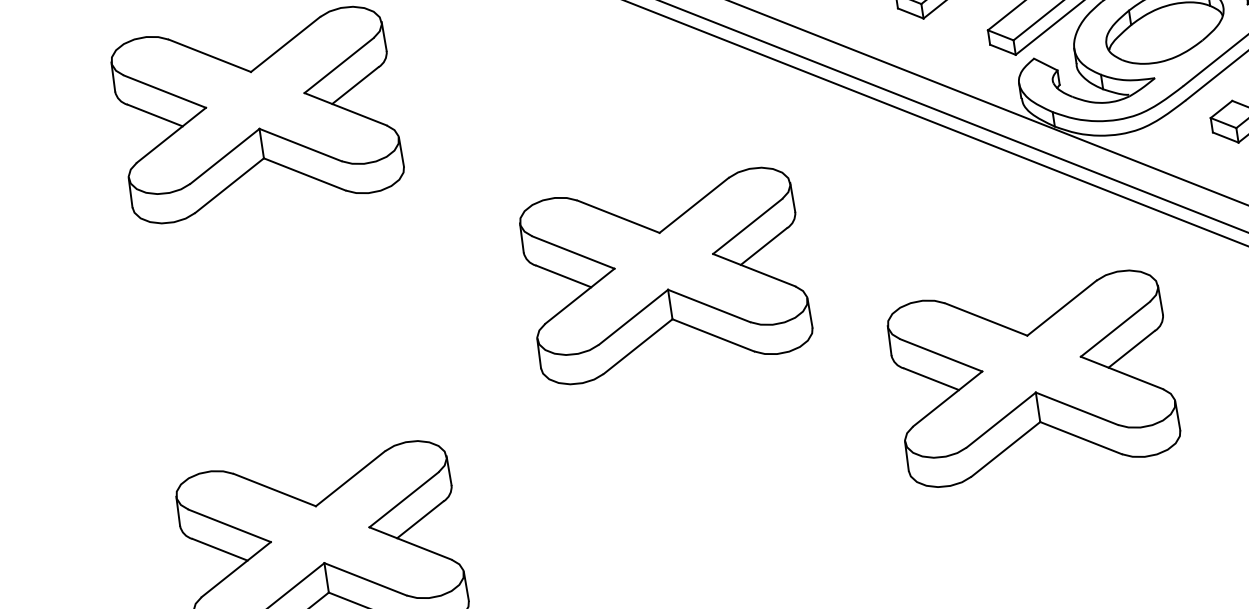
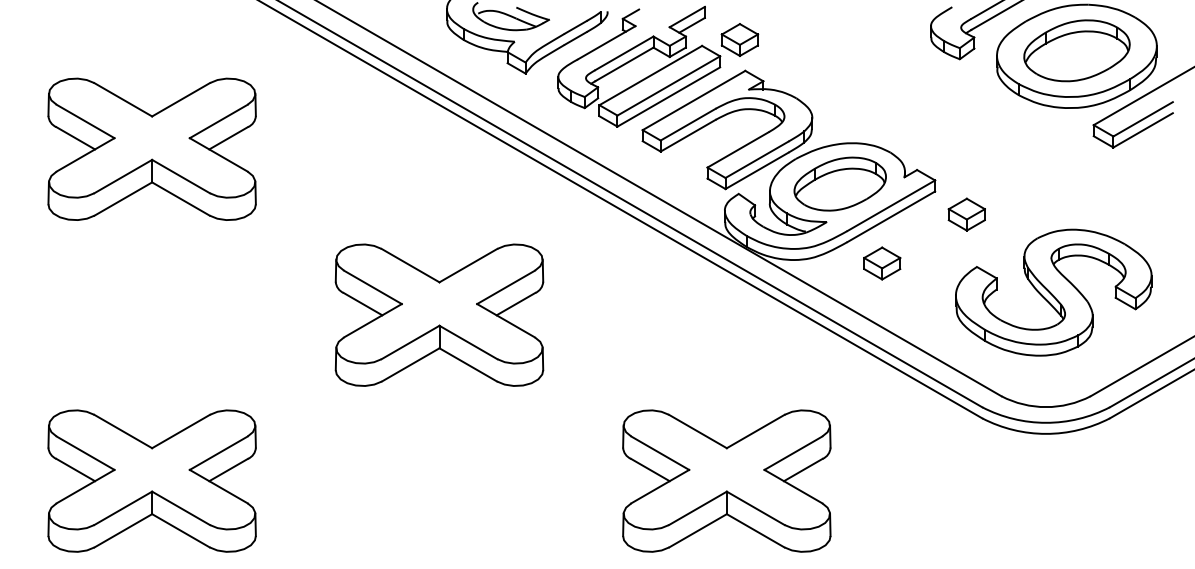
part: (1033, 378) -> (726, 480), moved

